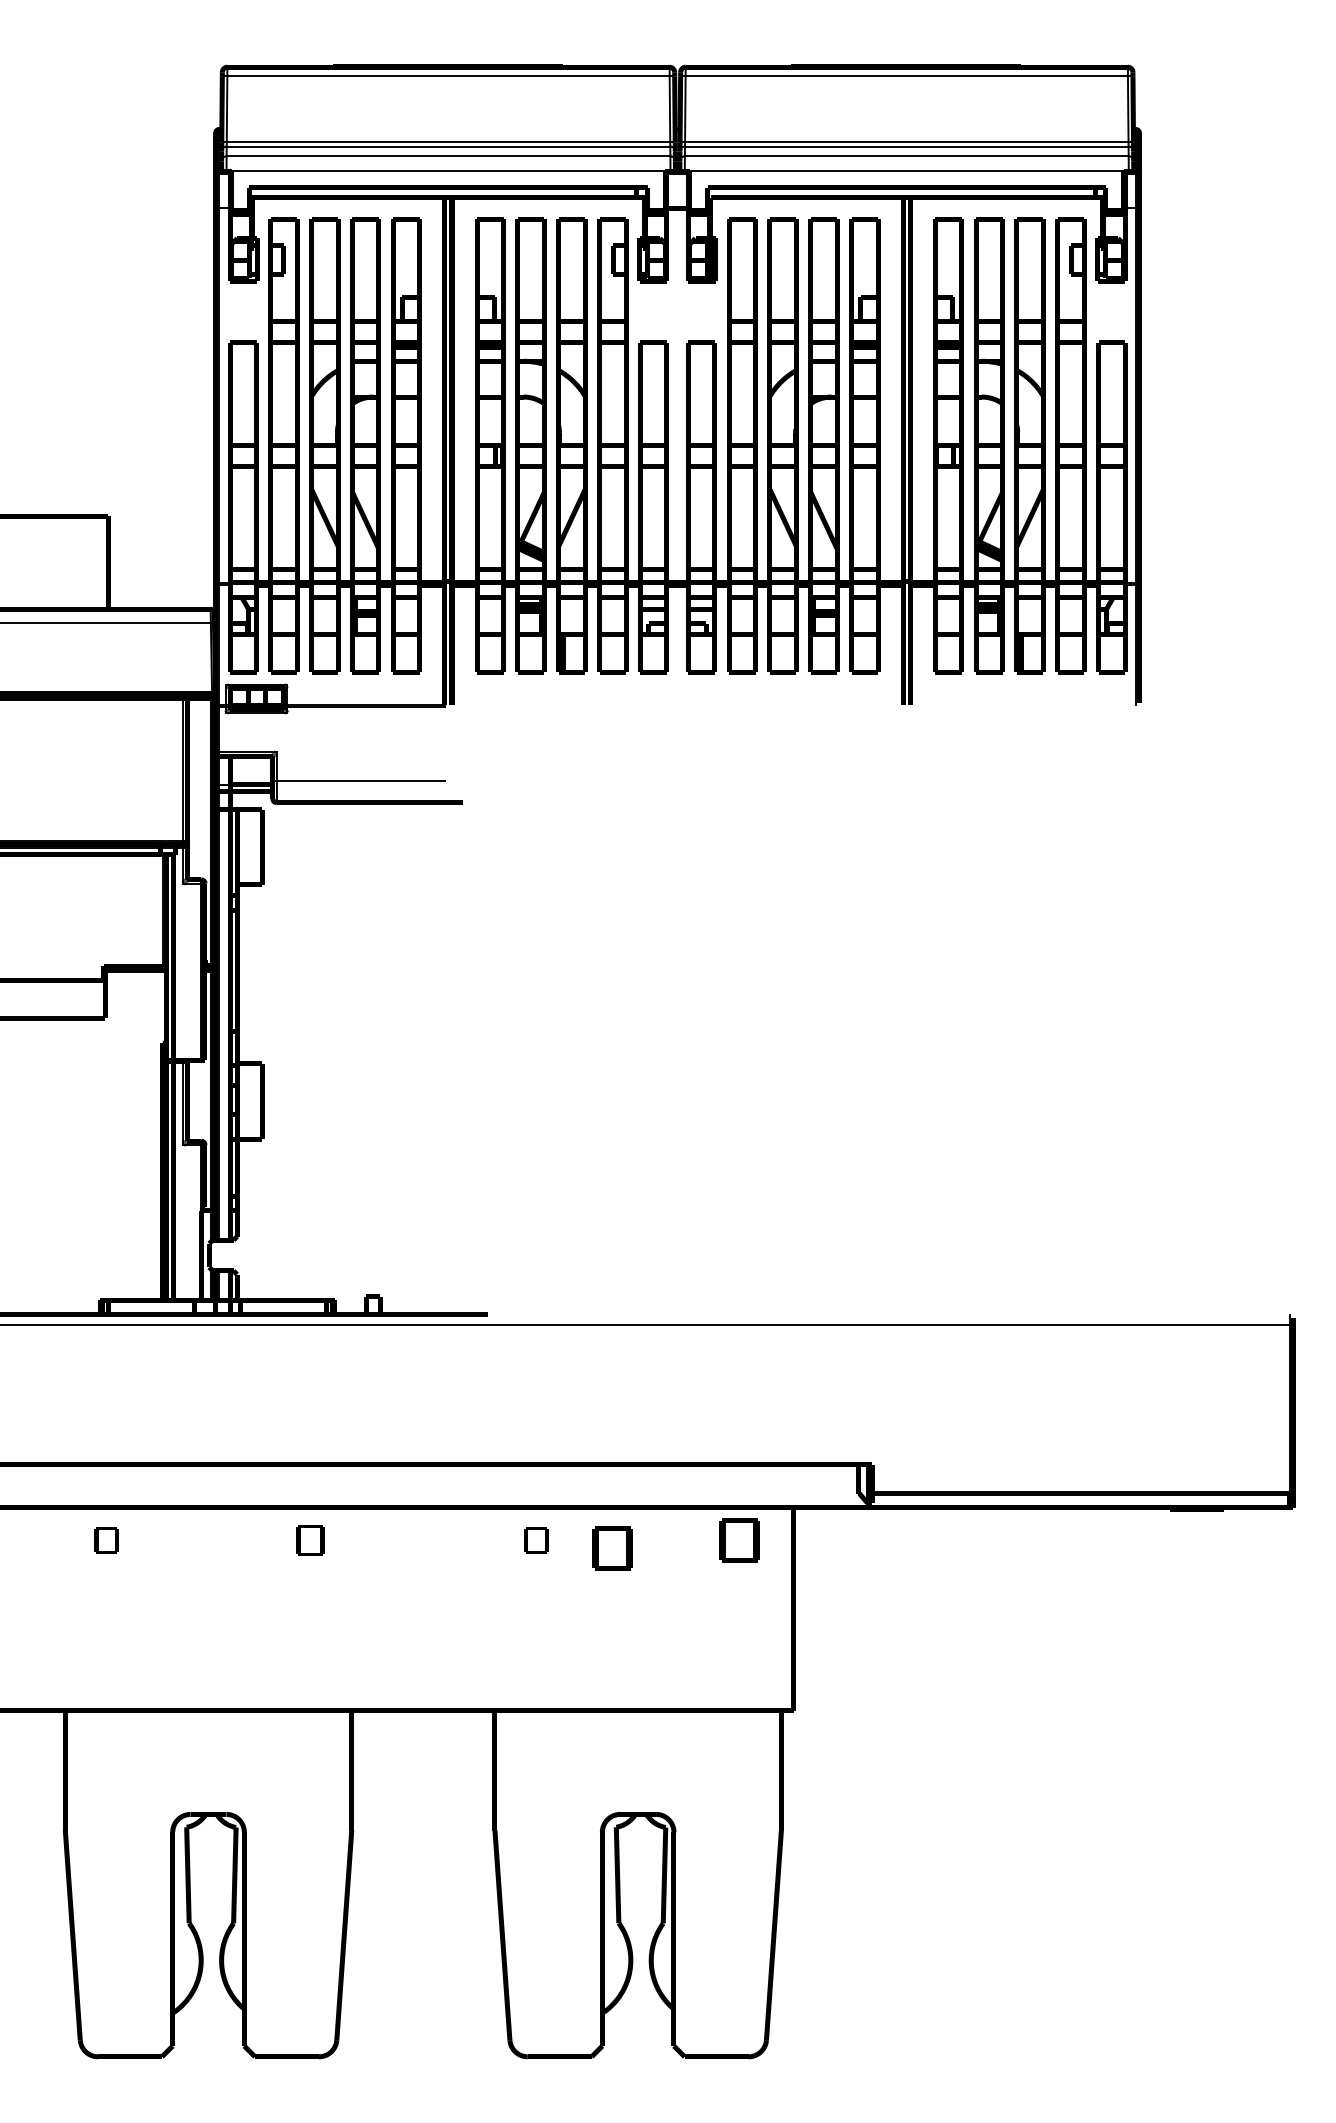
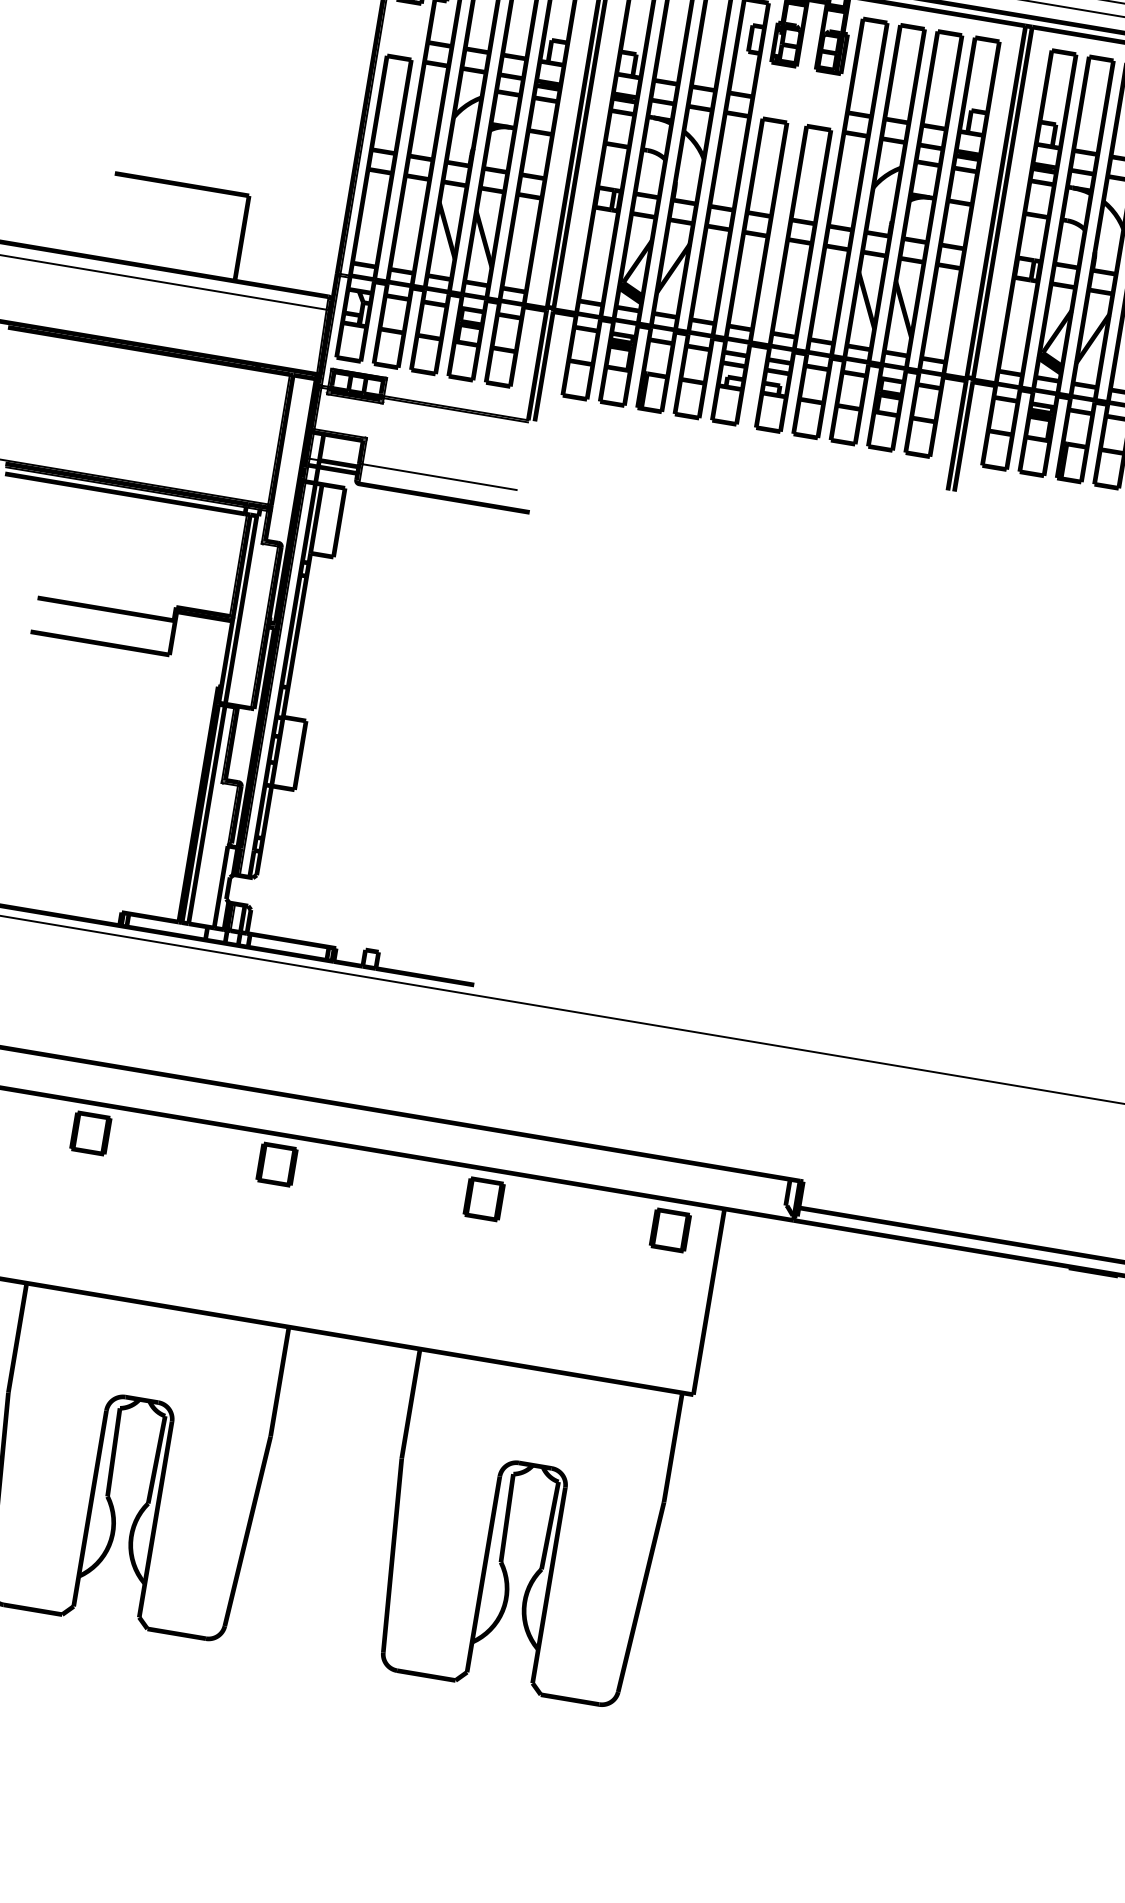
part: (106, 1540) -> (90, 1133), size x1.67
part: (310, 1540) -> (277, 1164), size x1.43
part: (536, 1540) -> (484, 1199), size x1.67
part: (612, 1548) -> (552, 1218), removed

